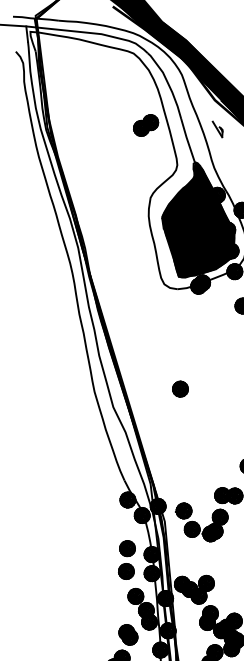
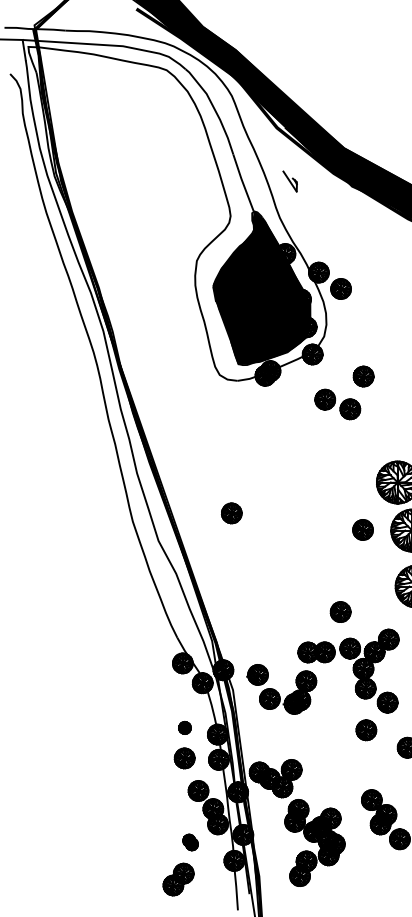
part: (145, 125) -> (186, 165), removed
part: (217, 129) -> (289, 181), moved
part: (180, 389) -> (231, 513), moved
part: (127, 548) -> (184, 727), size x0.6
part: (128, 634) -> (190, 842), size x0.6

